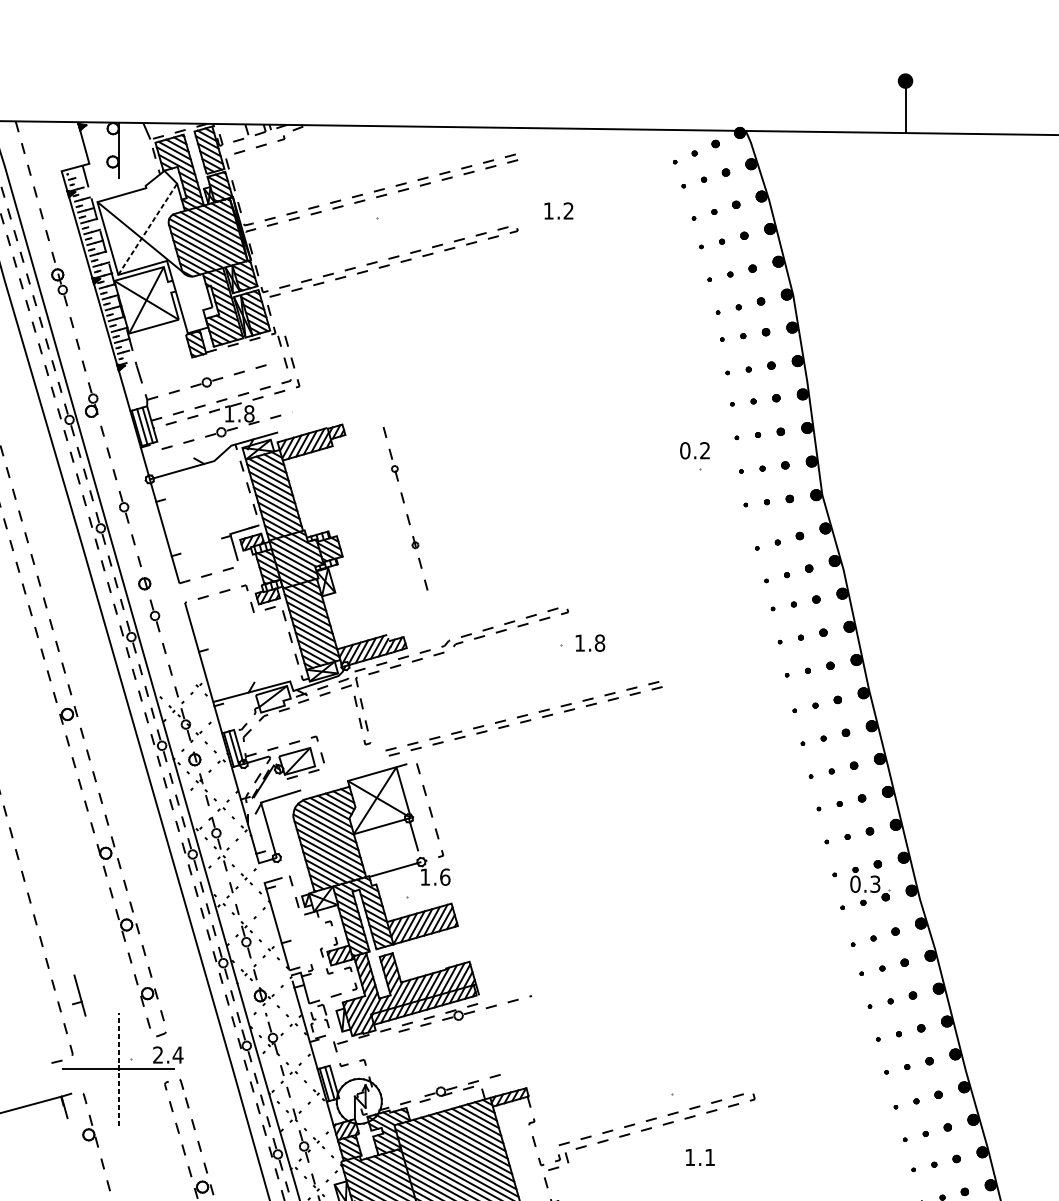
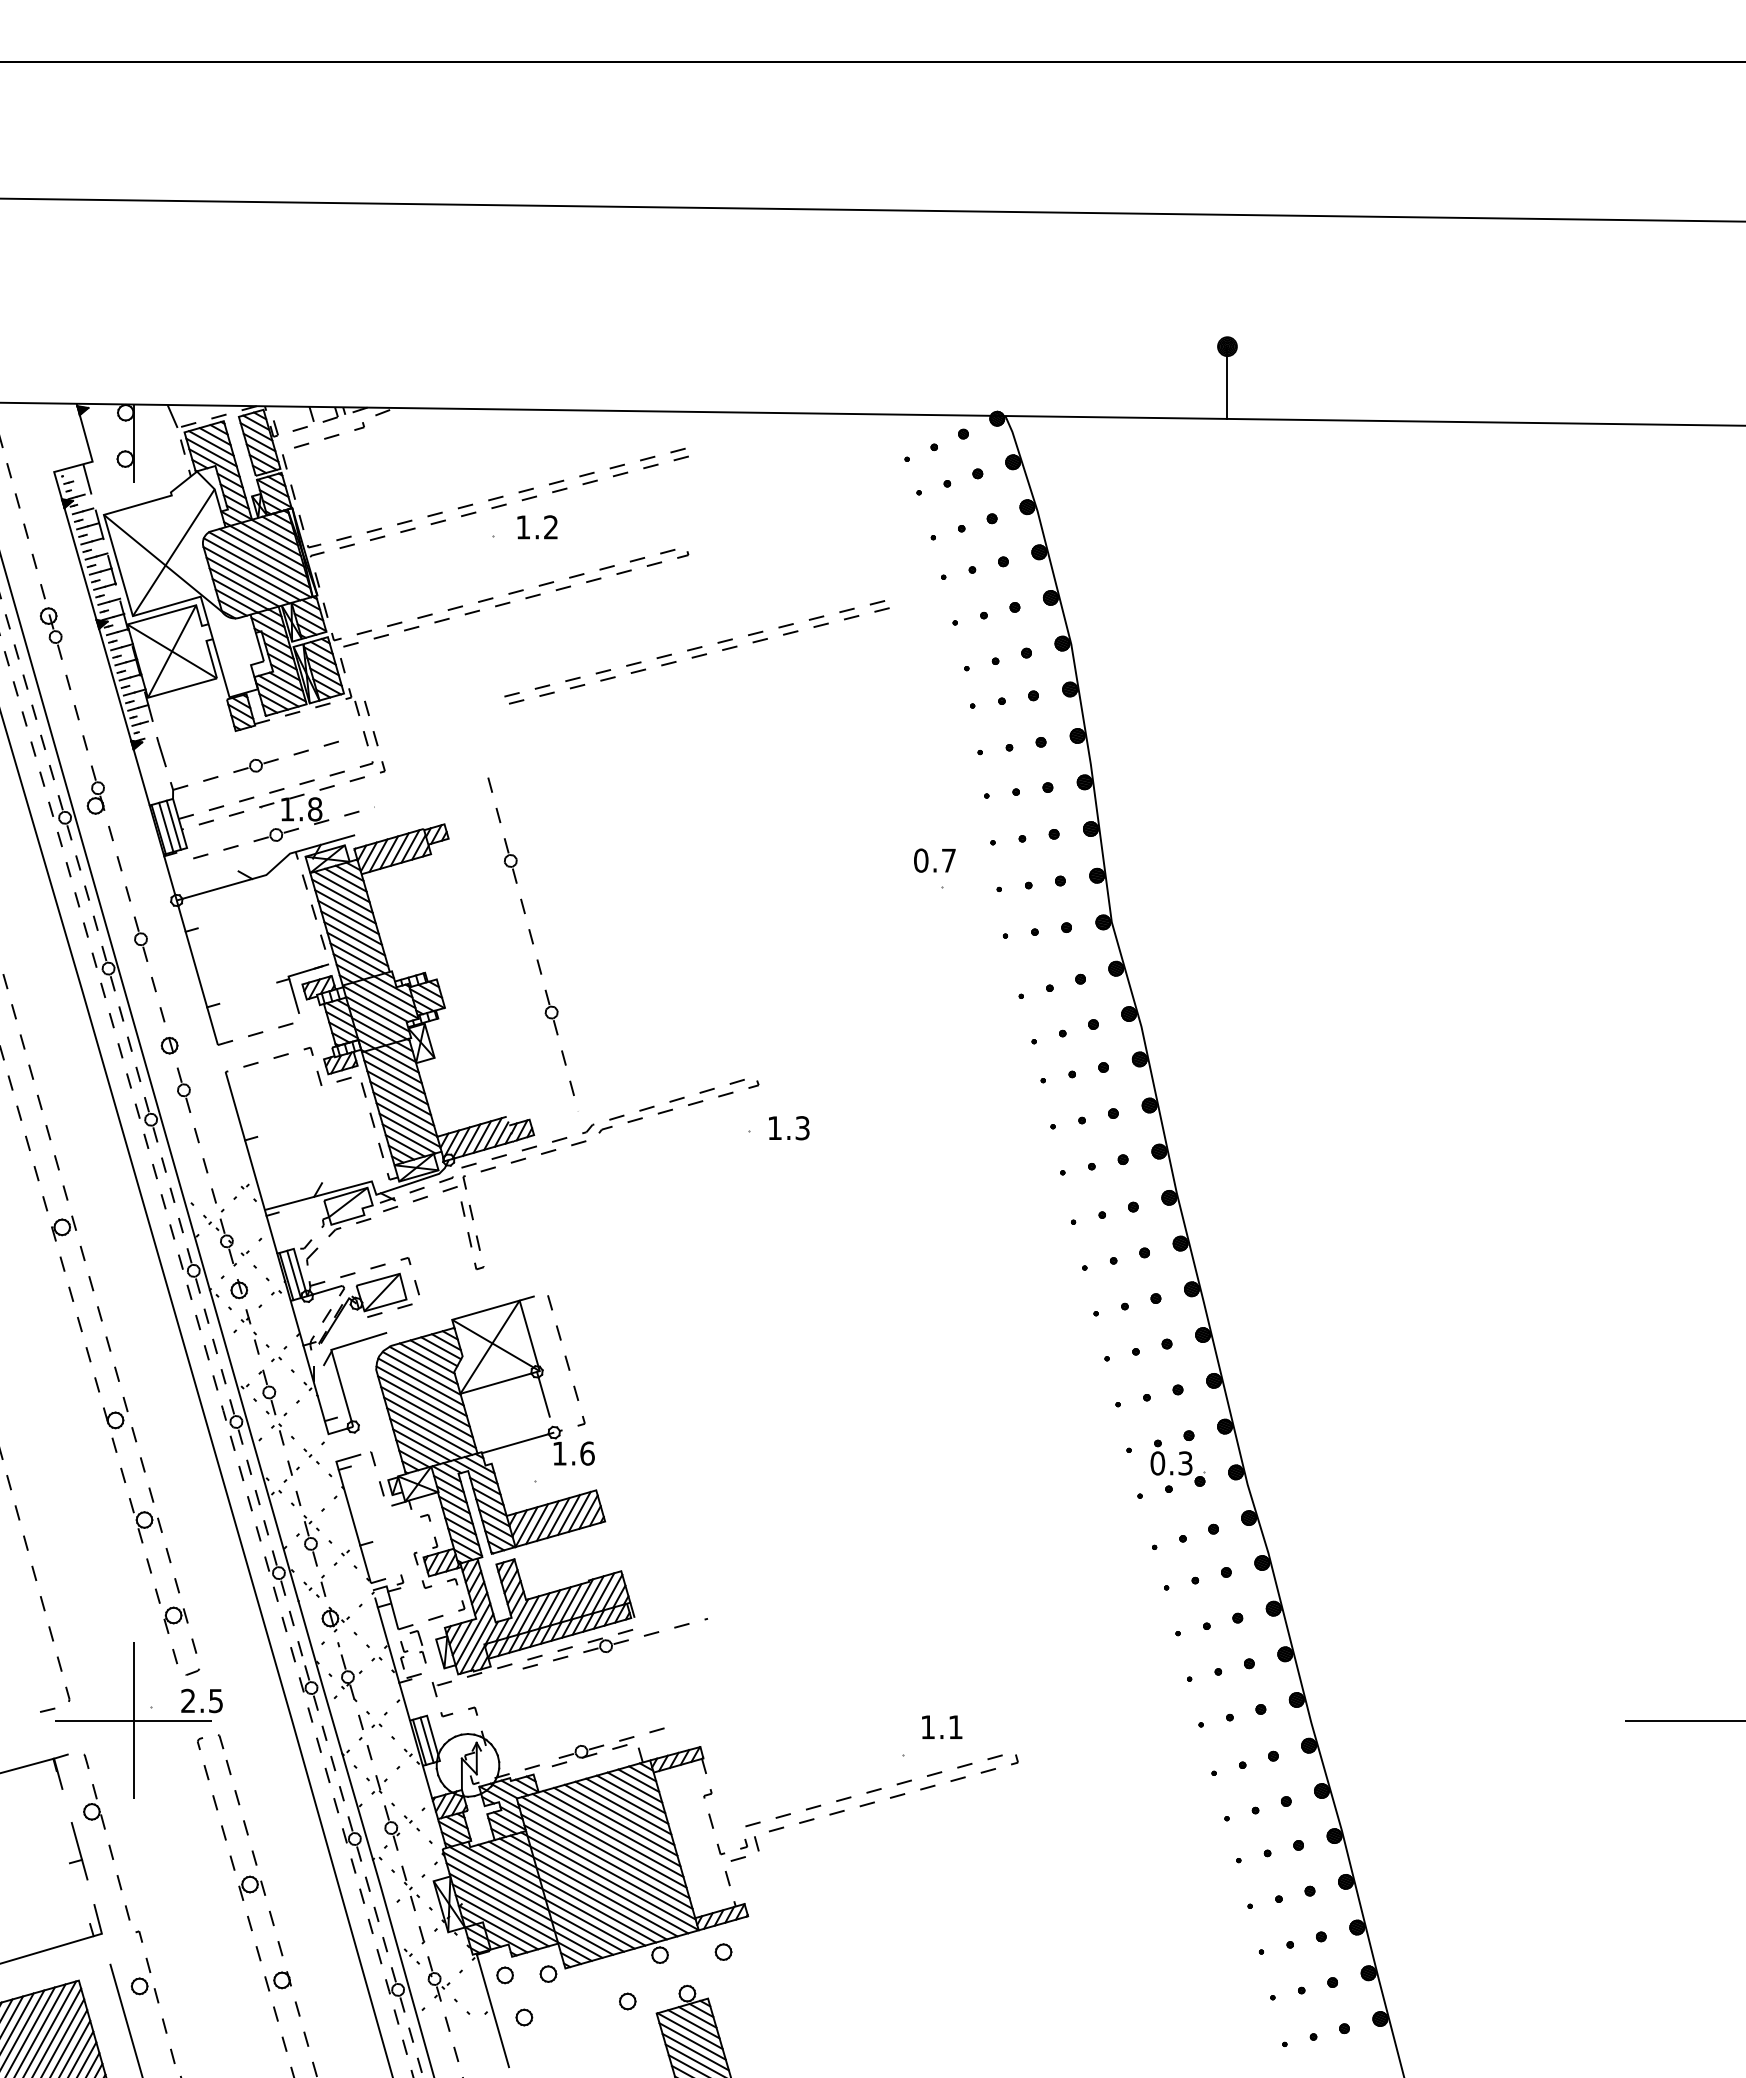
text: (558, 211) -> (537, 527), moved
line: (148, 229) -> (174, 552), dashed -> solid
text: (704, 450) -> (948, 860), 0.2 -> 0.7
part: (405, 511) -> (532, 944), size x1.43
text: (599, 643) -> (802, 1128), 1.8 -> 1.3
part: (523, 718) -> (696, 652), moved
part: (79, 995) -> (78, 1851), moved
text: (177, 1055) -> (215, 1701), 2.4 -> 2.5
line: (118, 1069) -> (133, 1720), dashed -> solid
text: (700, 1156) -> (942, 1726), moved

